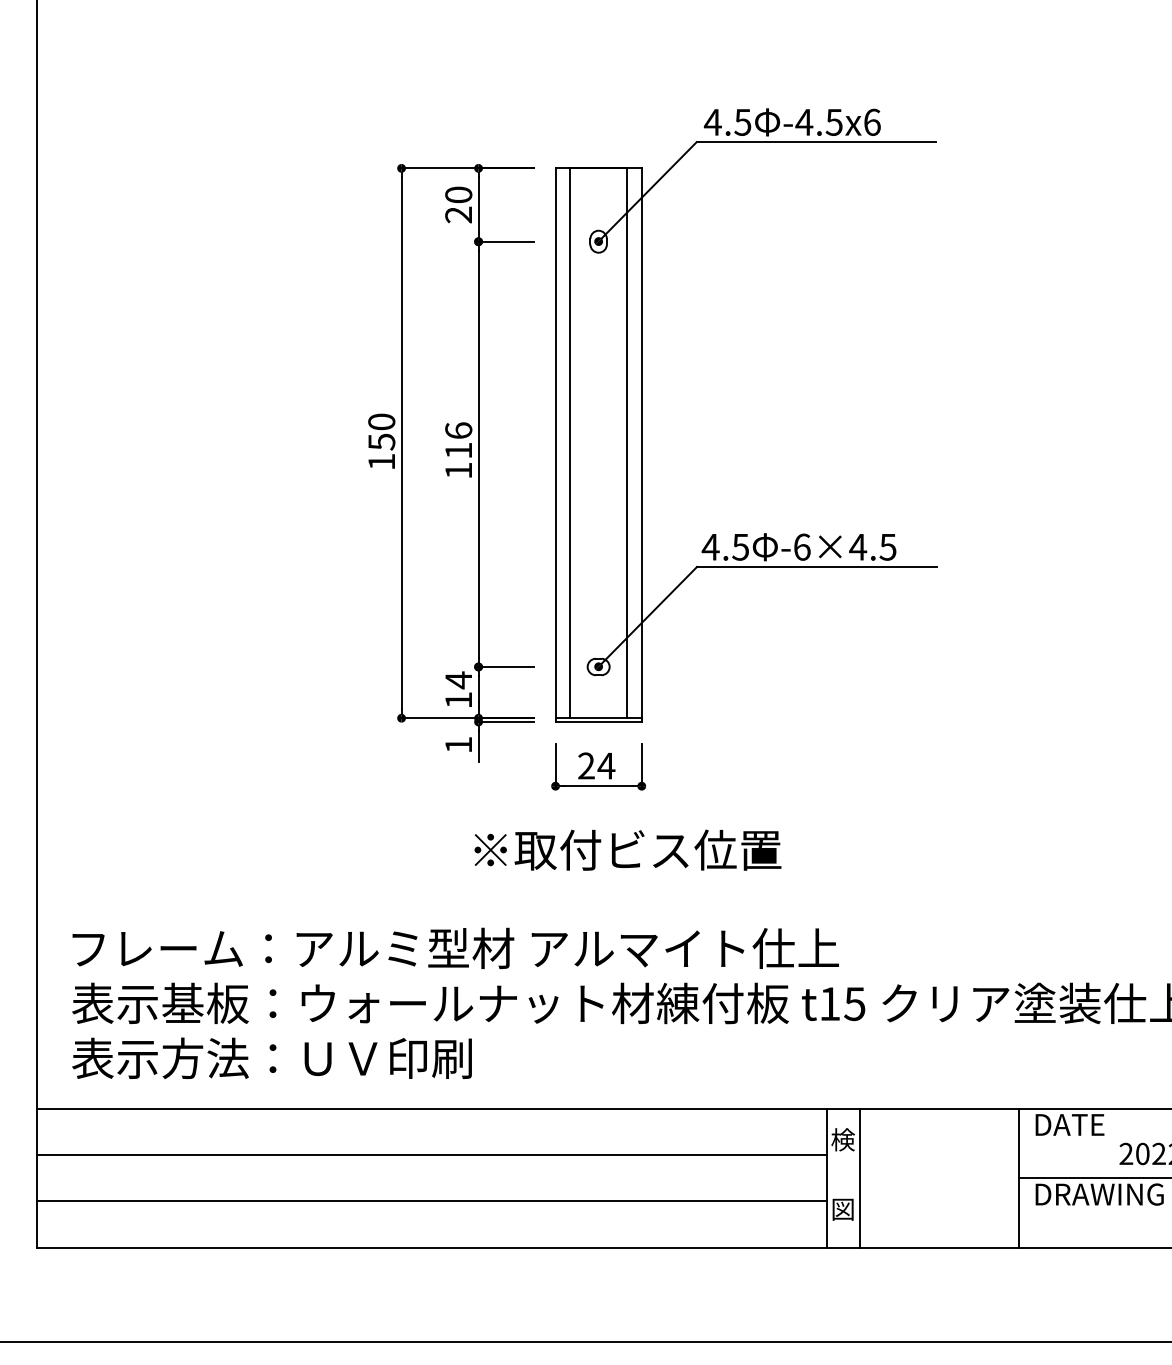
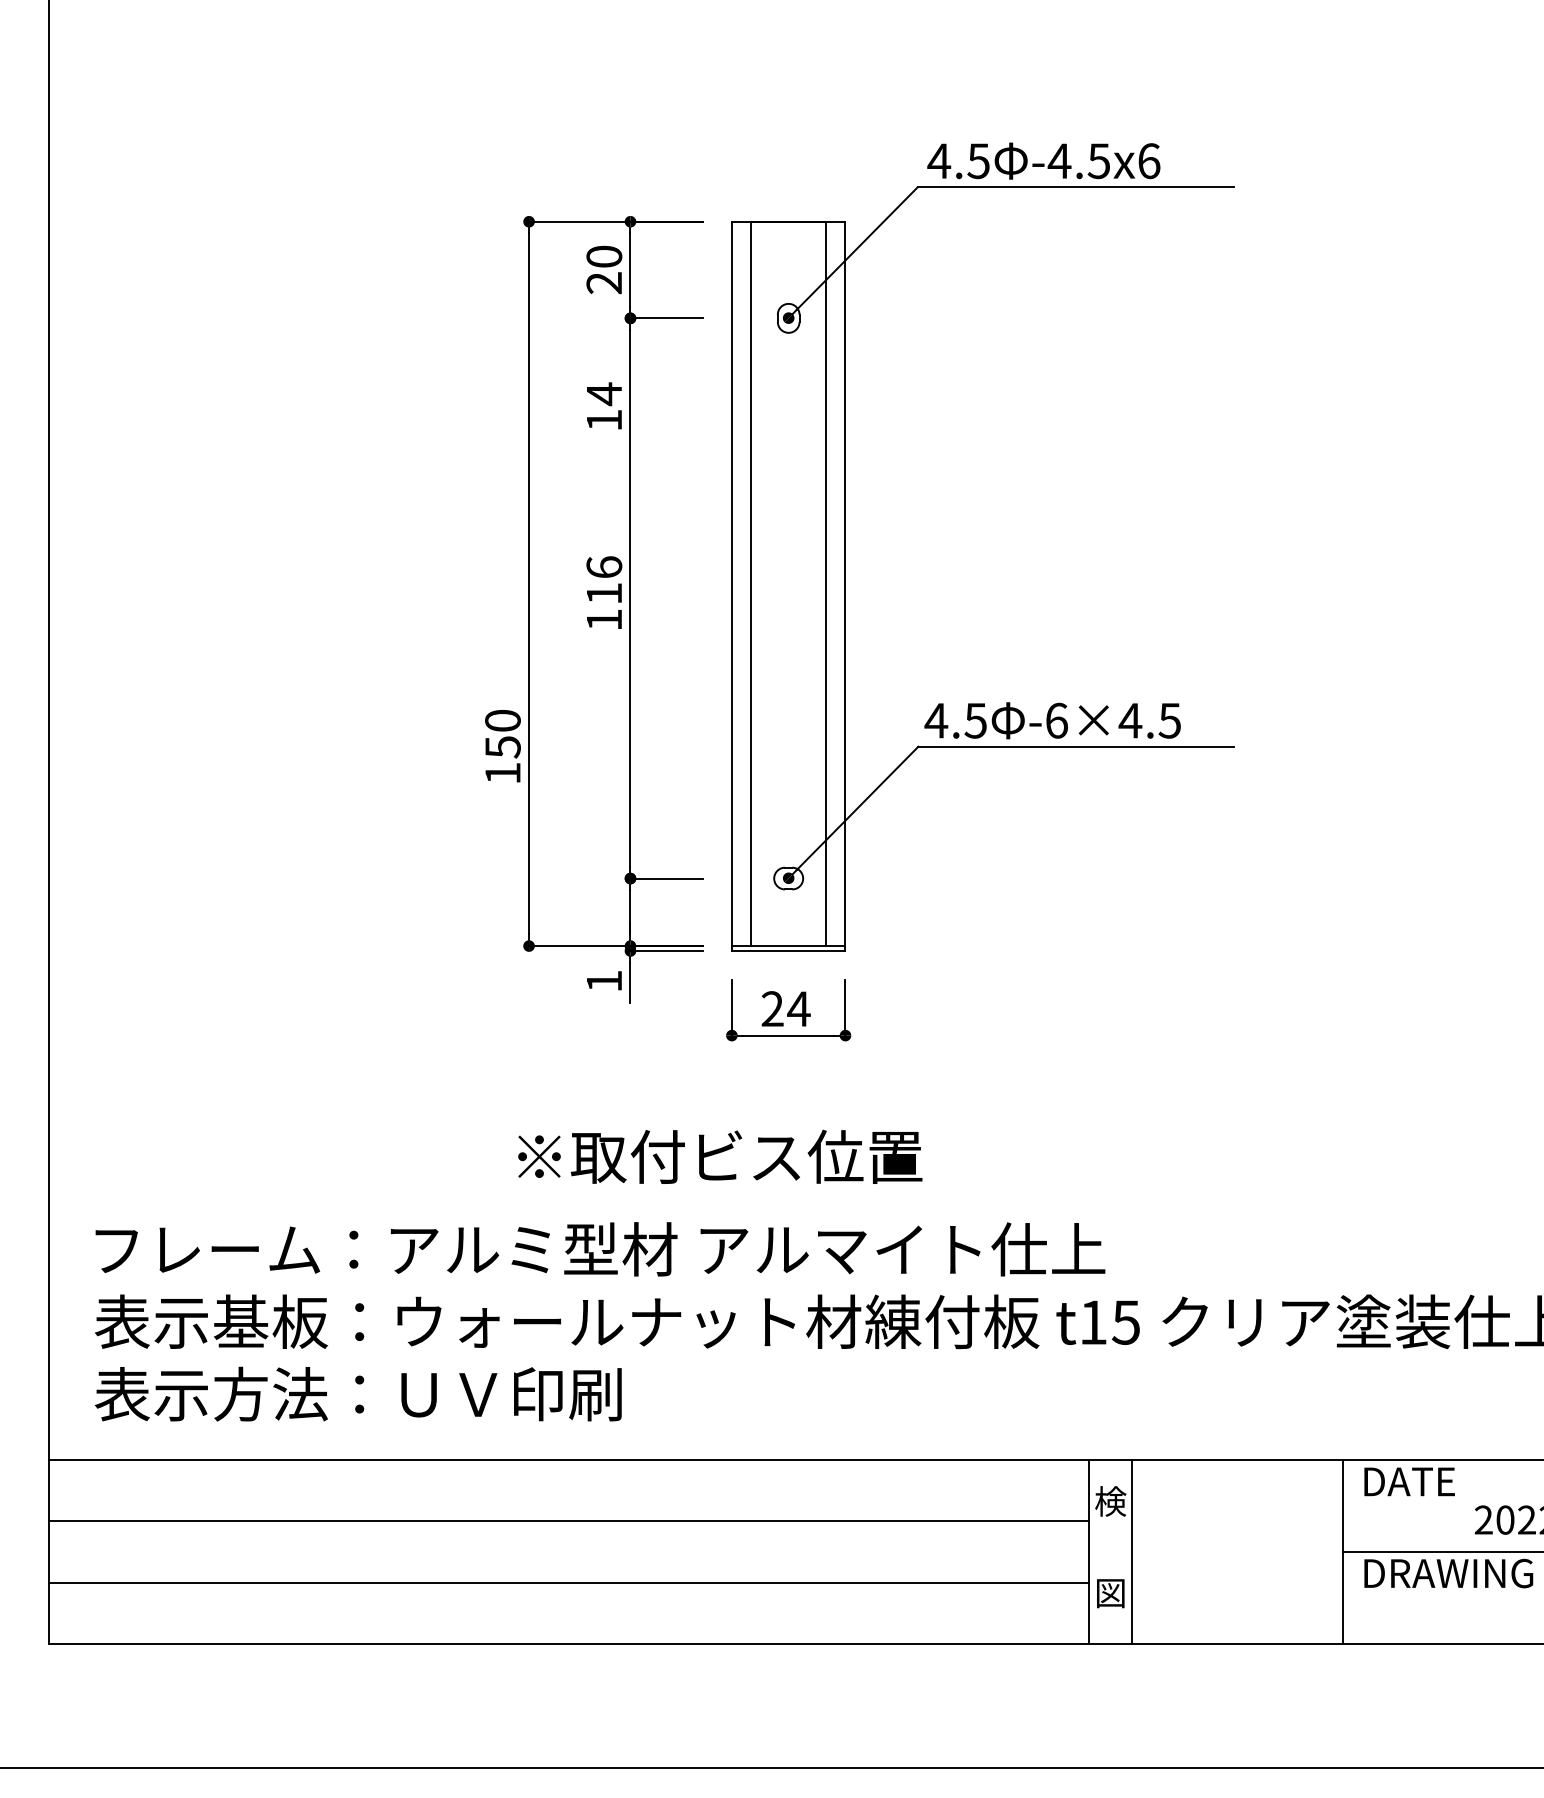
text: (381, 441) -> (502, 746), moved
text: (458, 688) -> (604, 405), moved
text: (628, 849) -> (720, 1156), moved

